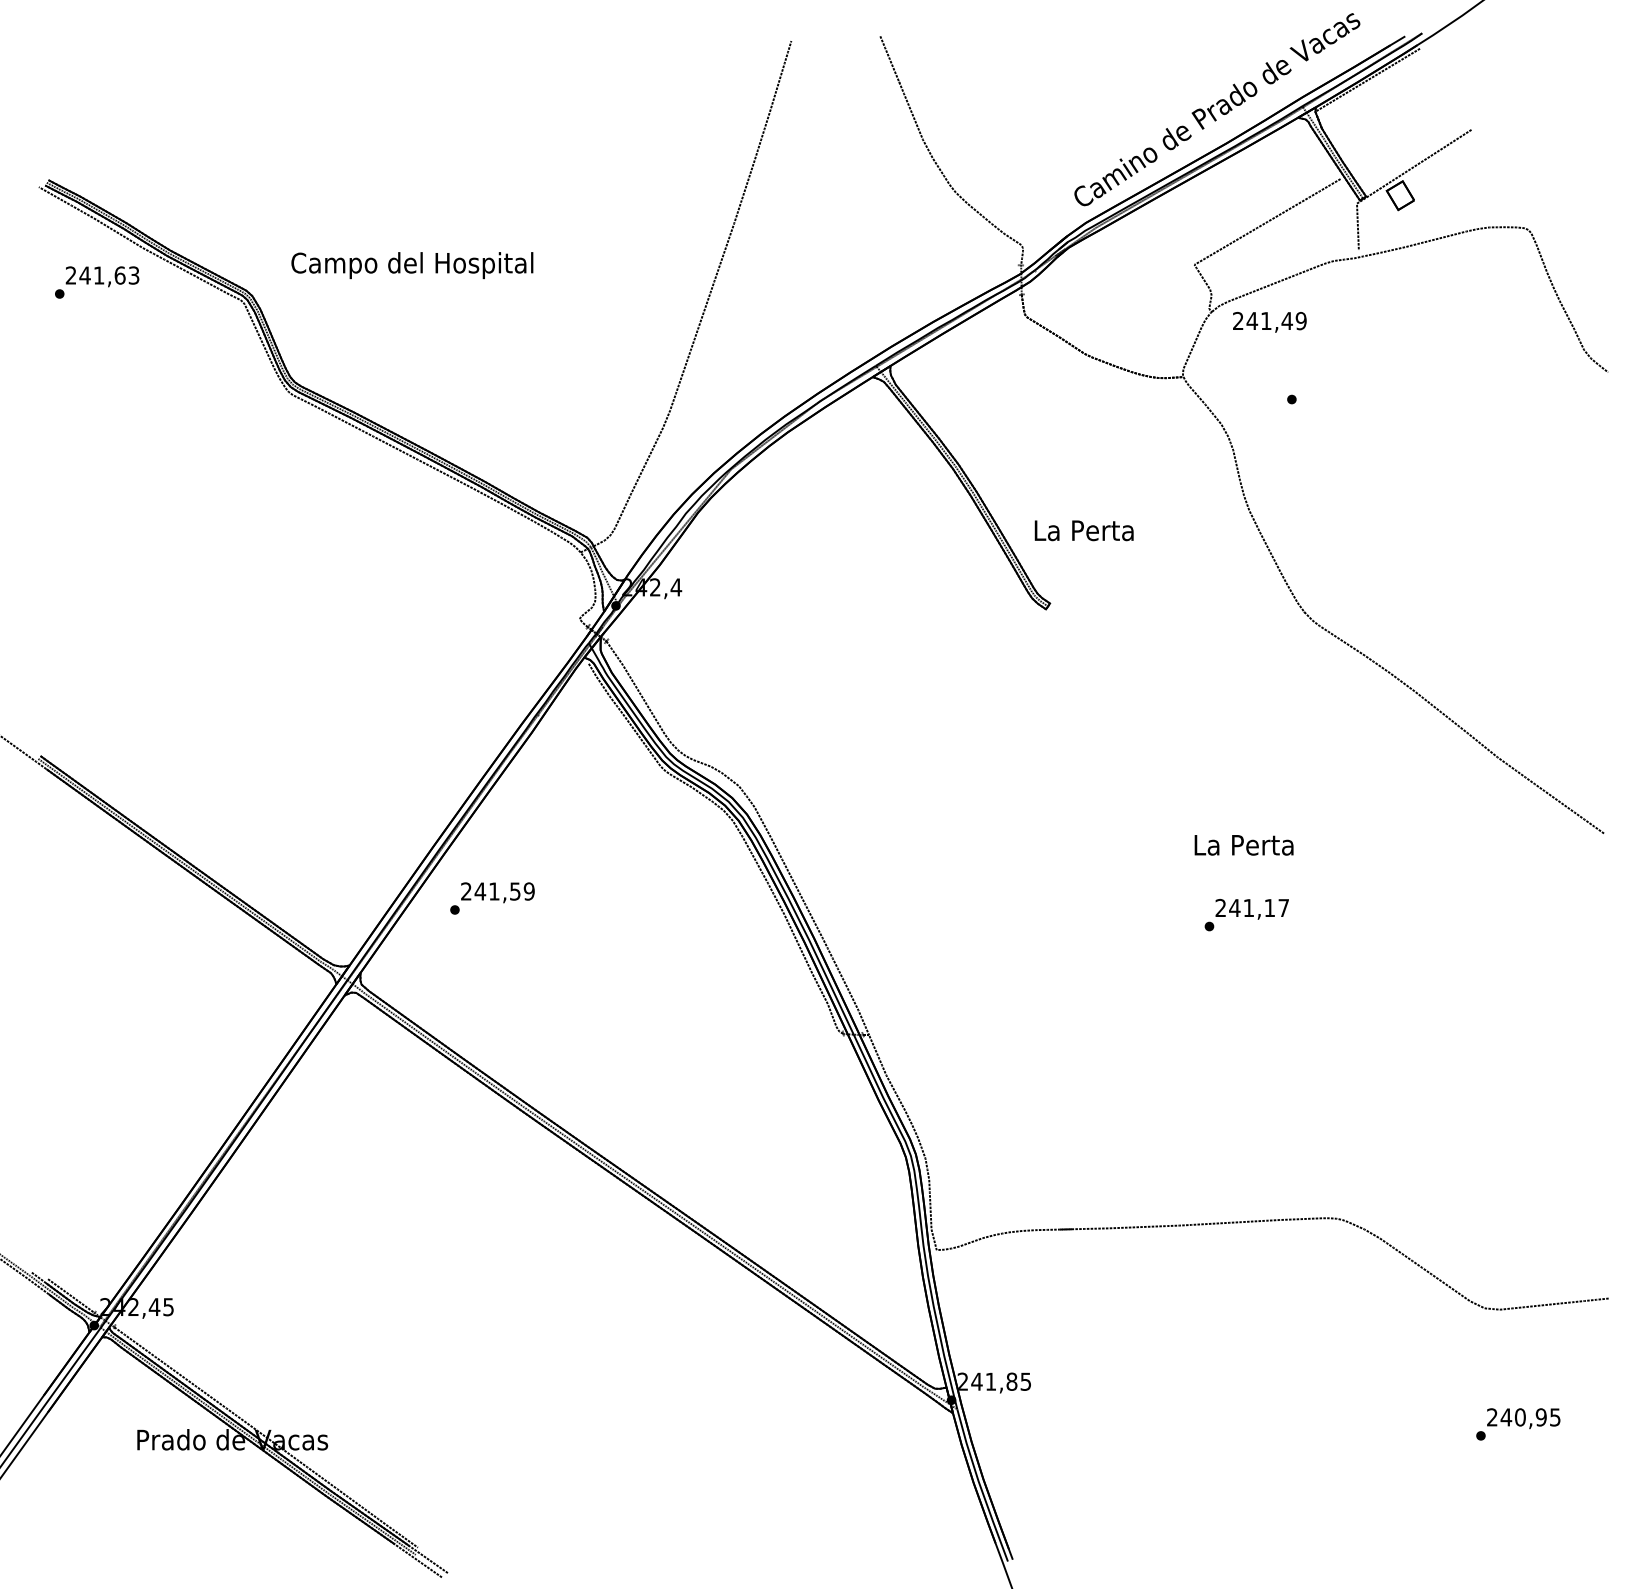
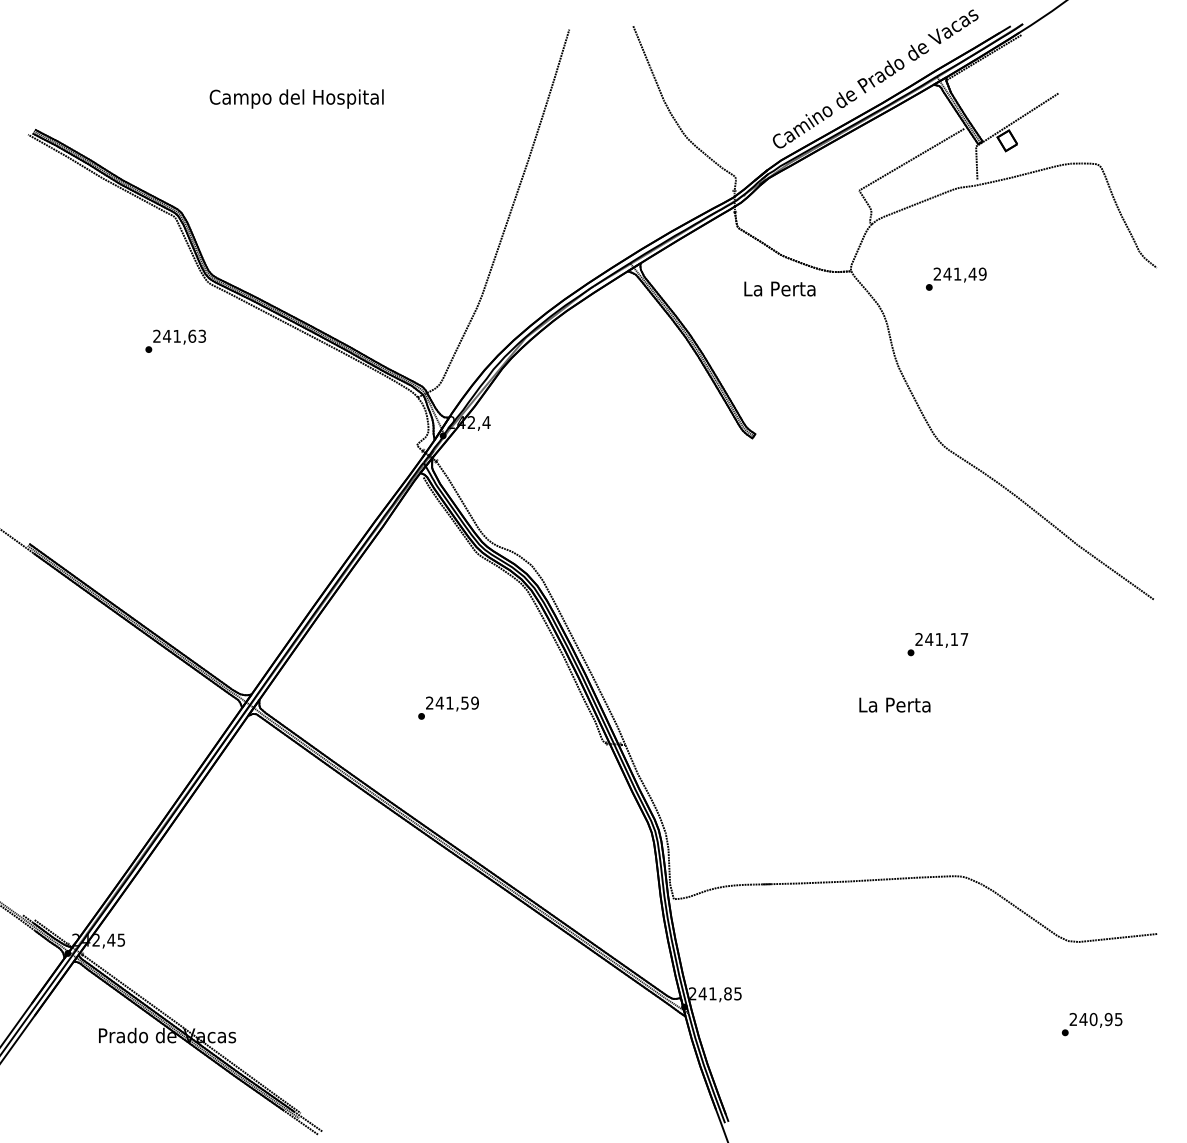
text: (412, 265) -> (296, 98), moved
text: (97, 282) -> (176, 341), moved
text: (1269, 322) -> (959, 275), moved
text: (1083, 530) -> (779, 288), moved
text: (1243, 845) -> (894, 705), moved
text: (492, 898) -> (448, 708), moved
text: (1246, 915) -> (937, 644), moved

